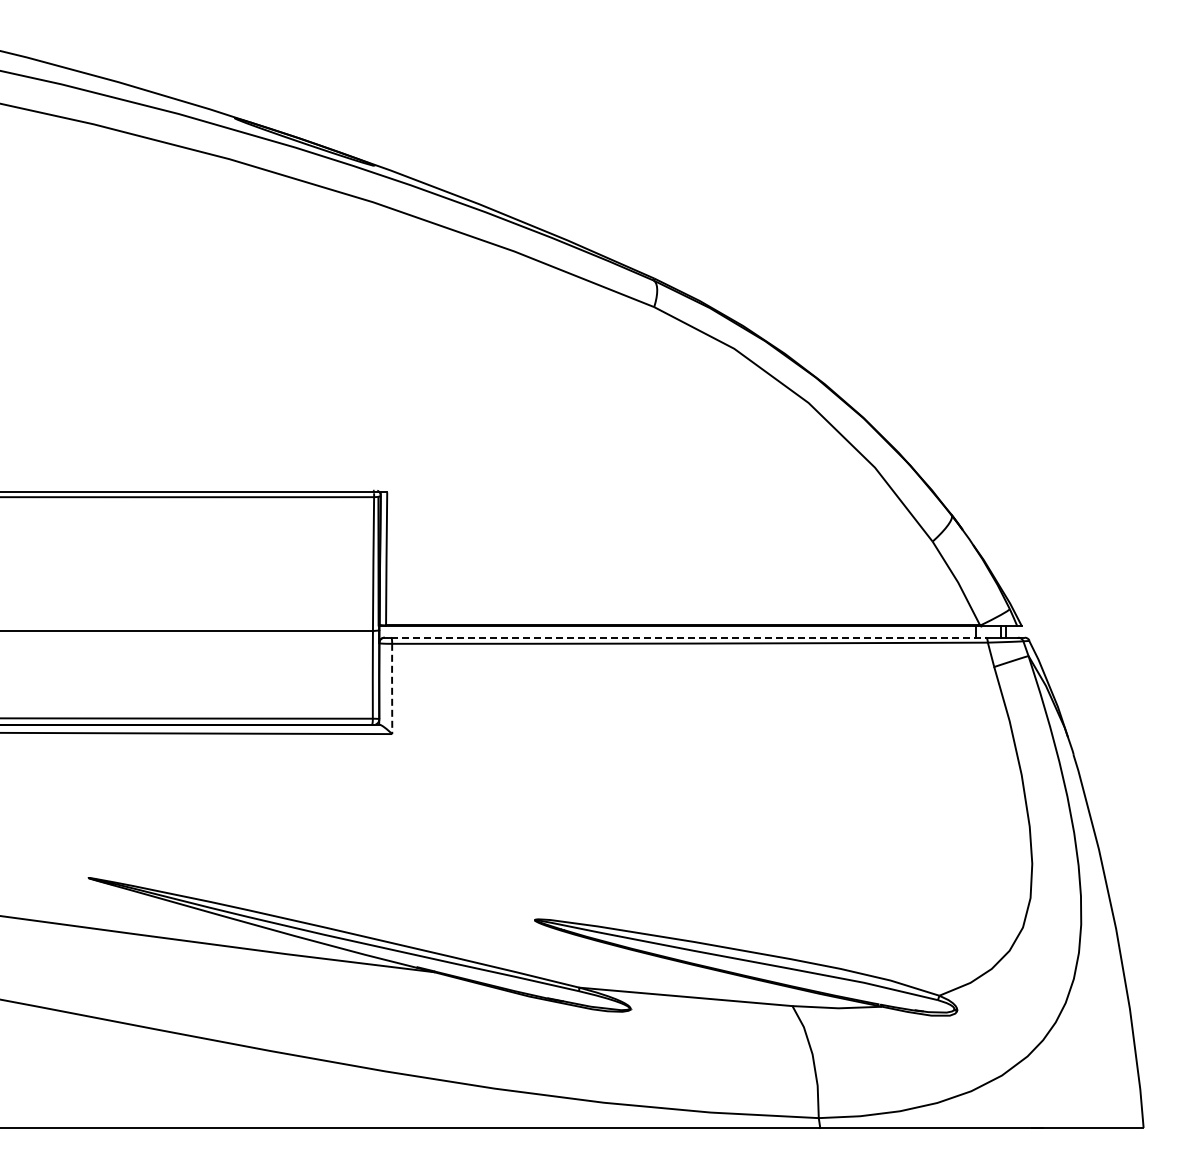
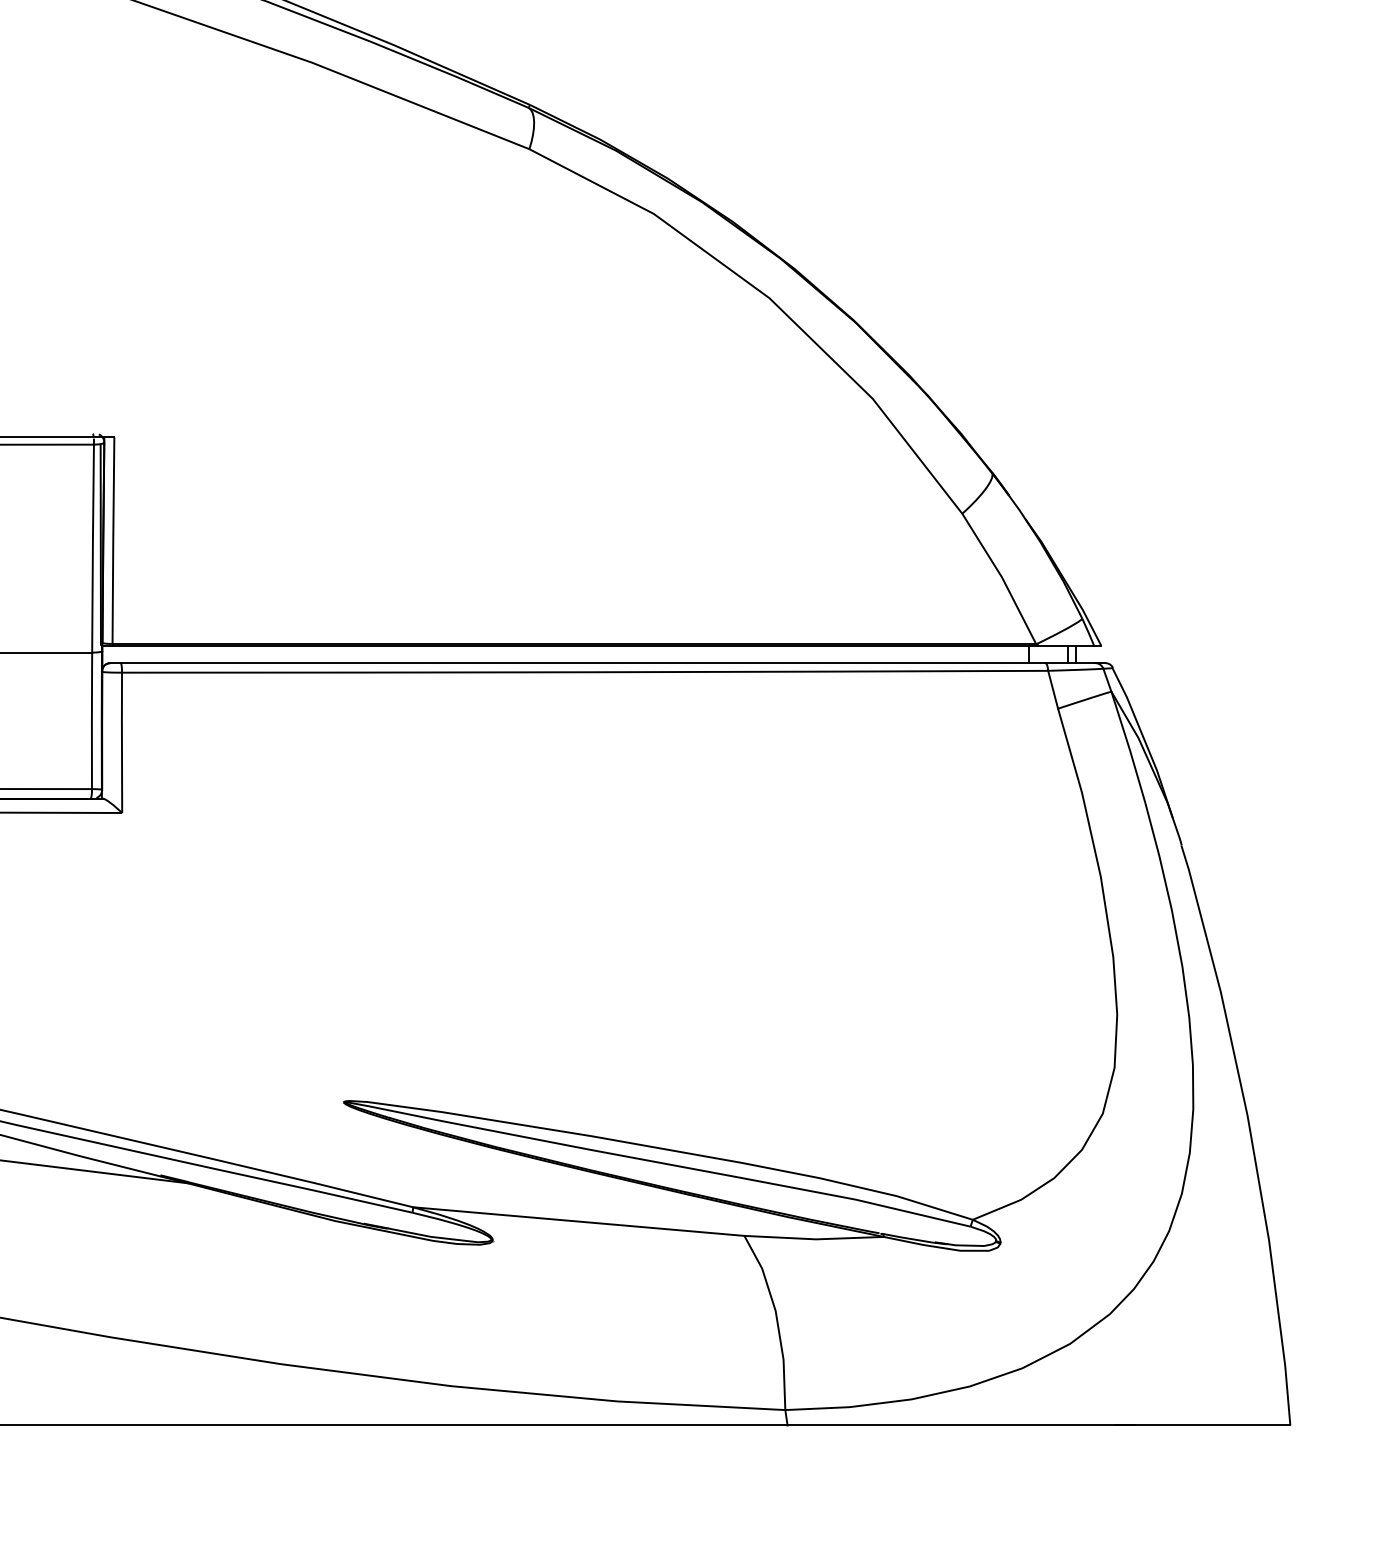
line: (689, 637) -> (584, 662), dashed -> solid
line: (392, 688) -> (122, 742), dashed -> solid

